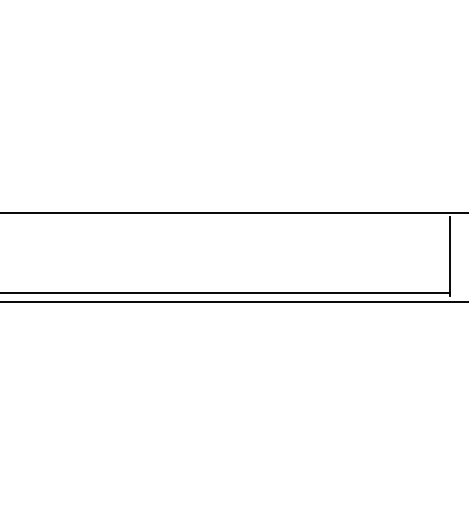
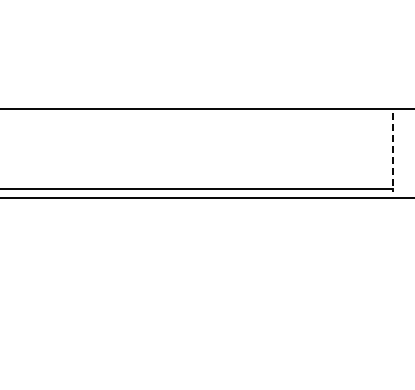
line: (449, 256) -> (393, 152), solid -> dashed

